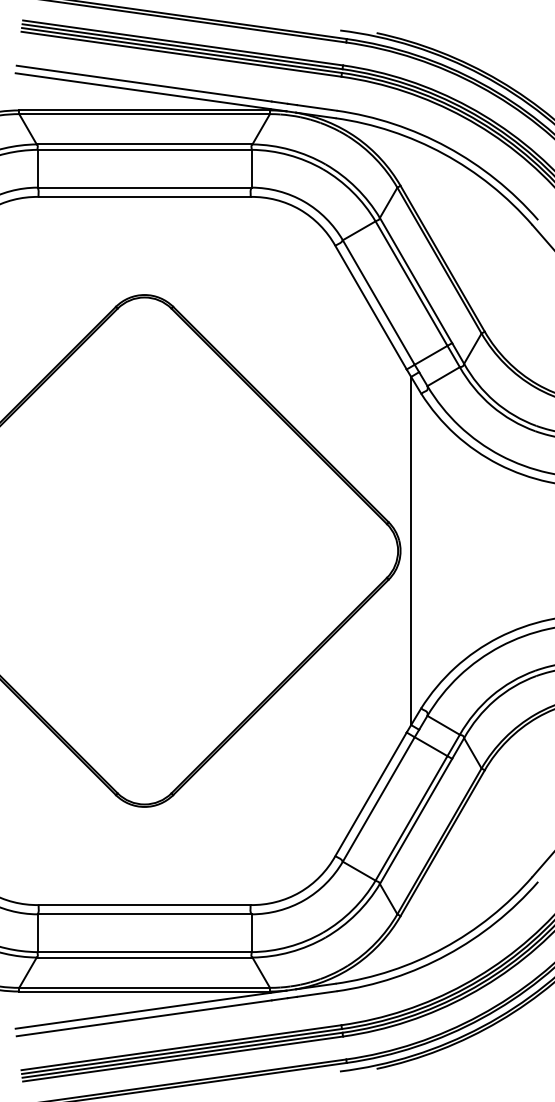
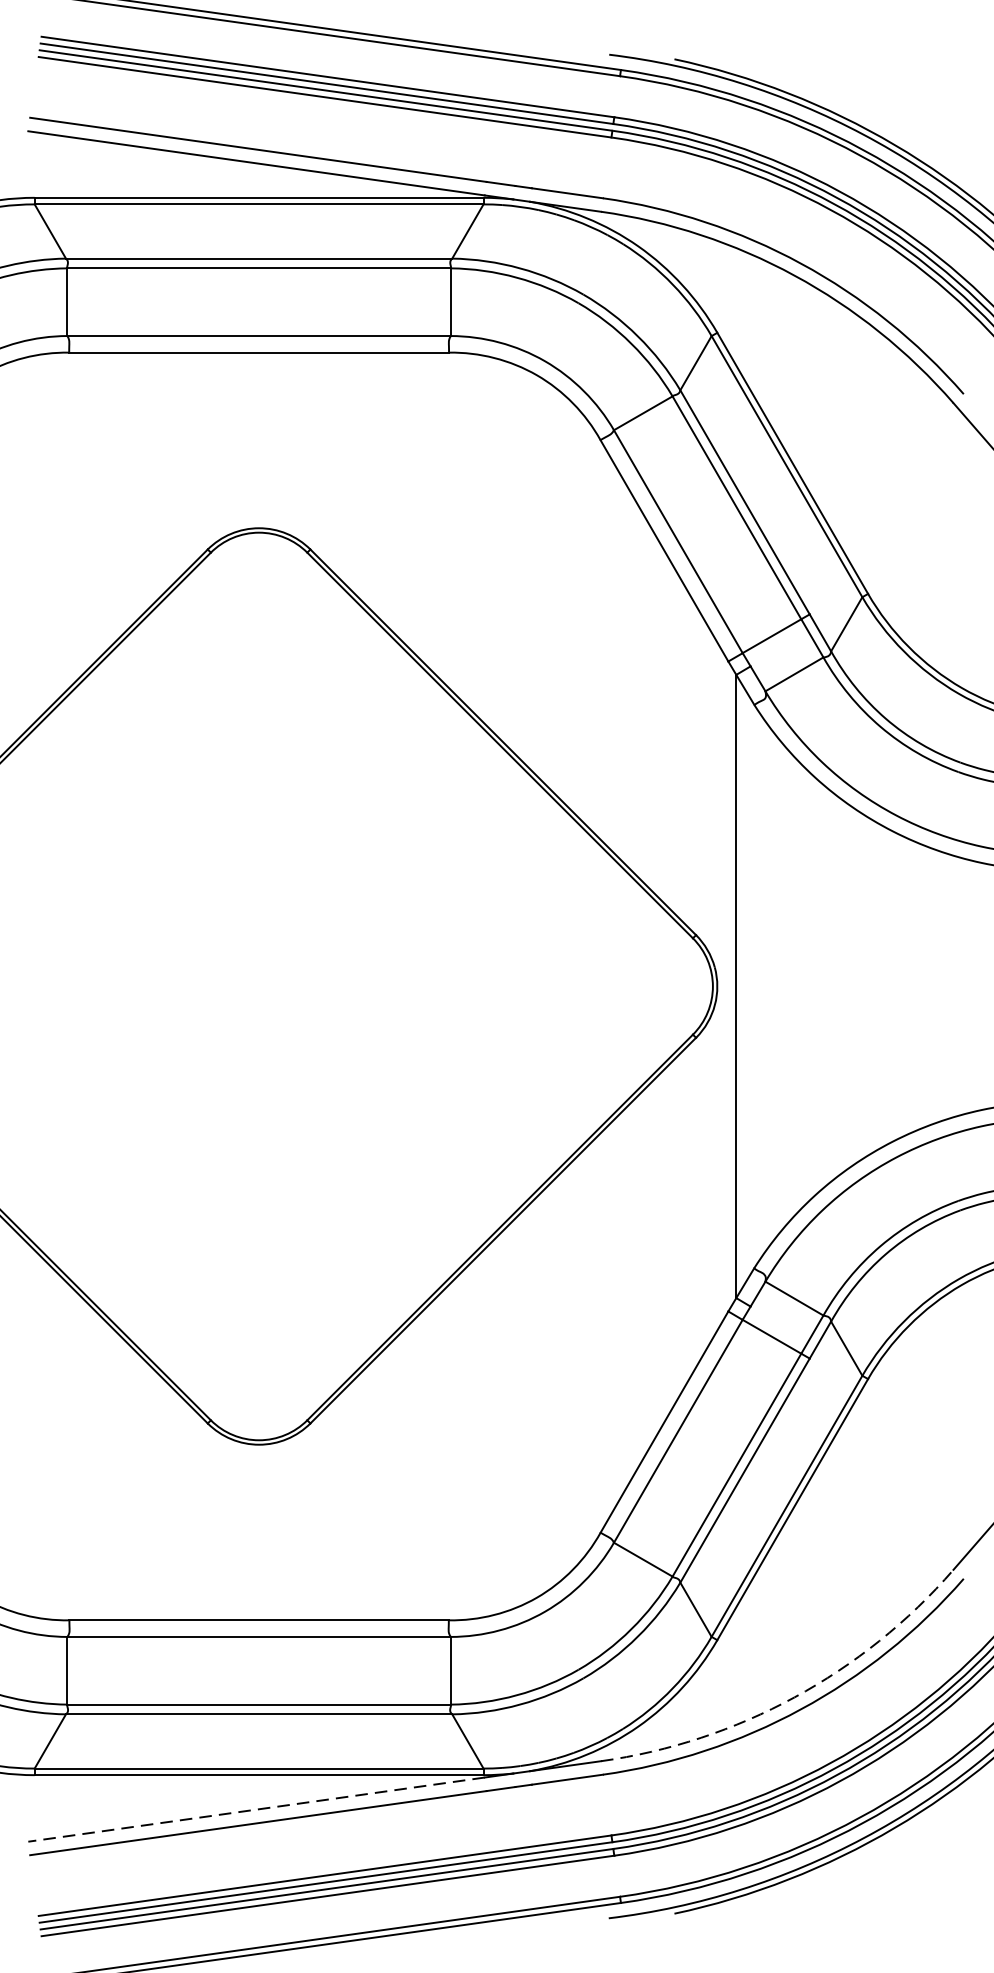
arc: (443, 948) -> (794, 1698), solid -> dashed
line: (143, 1010) -> (257, 1809), solid -> dashed

